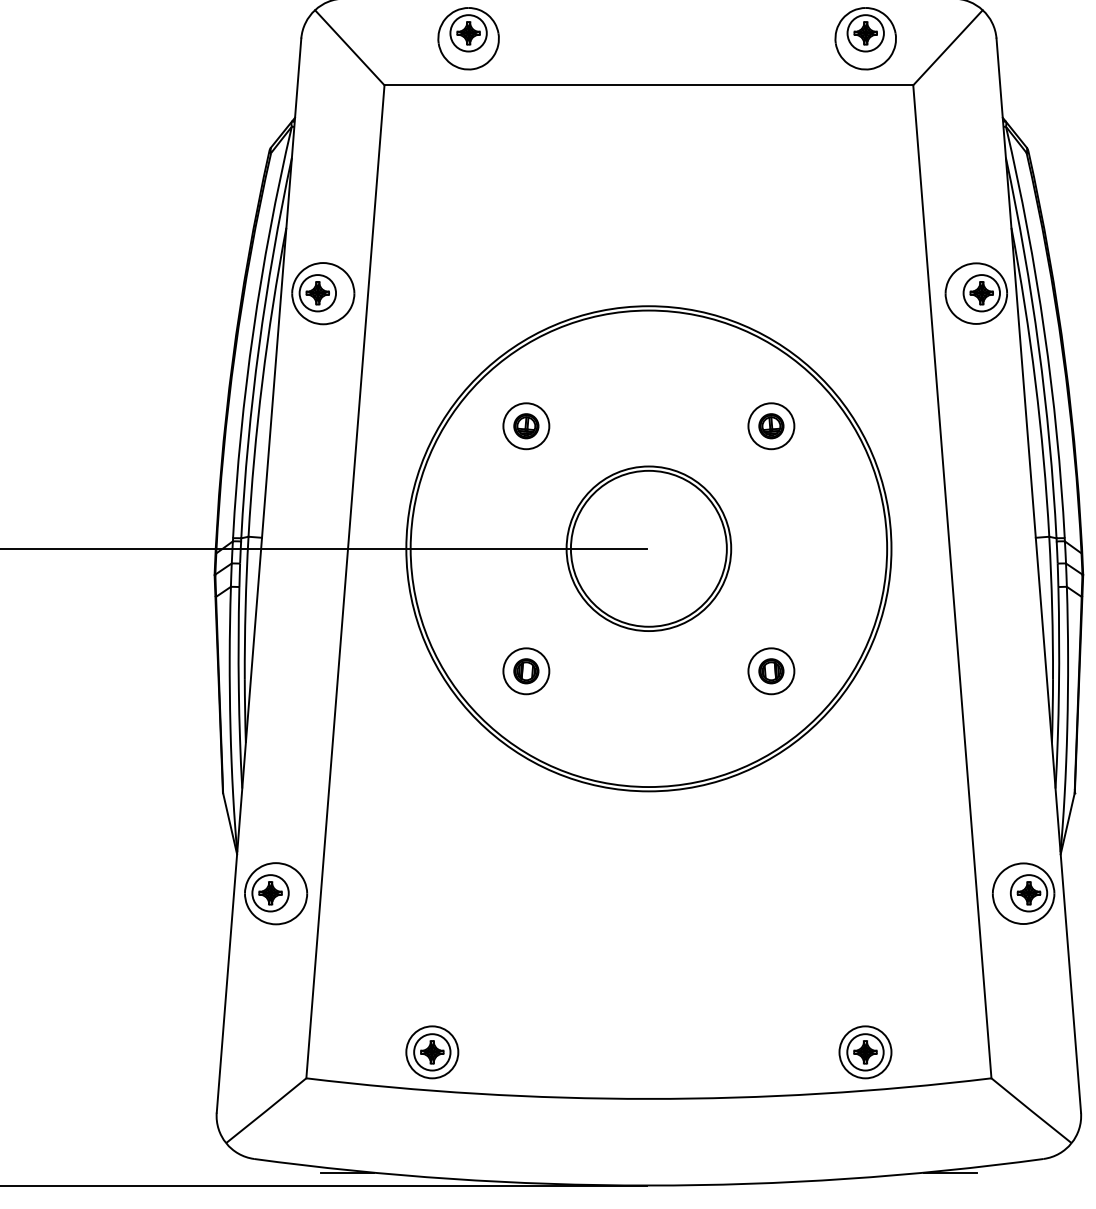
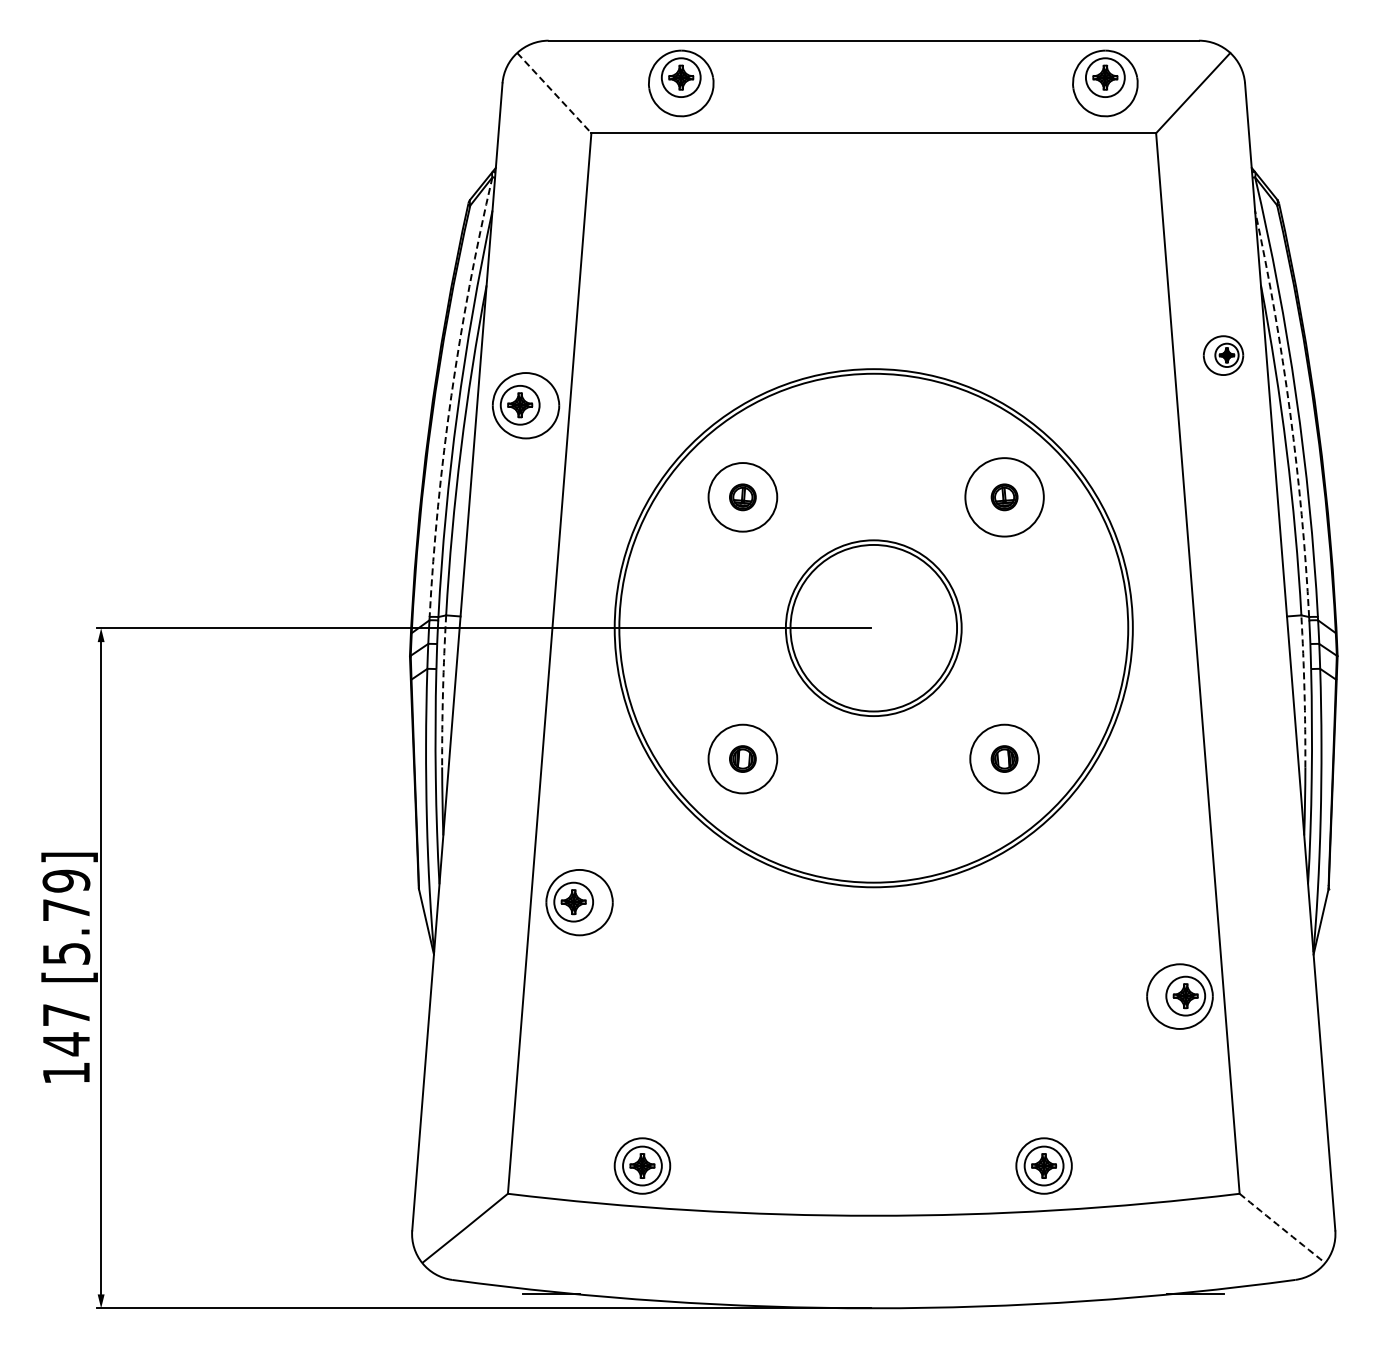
line: (349, 48) -> (554, 93), solid -> dashed
part: (322, 293) -> (525, 405), moved
part: (976, 293) -> (1223, 355), size x0.6
arc: (253, 330) -> (451, 395), solid -> dashed
arc: (1039, 346) -> (1290, 412), solid -> dashed
circle: (525, 425) -> (742, 496), size x1.4
circle: (771, 425) -> (1004, 496), size x1.6
arc: (246, 608) -> (443, 691), solid -> dashed
arc: (1052, 608) -> (1304, 691), solid -> dashed
circle: (525, 670) -> (742, 758), size x1.4
circle: (771, 670) -> (1004, 758), size x1.4
part: (275, 893) -> (579, 902), moved
part: (1023, 893) -> (1179, 996), moved
part: (864, 1051) -> (1043, 1165), moved
arc: (1031, 1110) -> (1282, 1228), solid -> dashed

